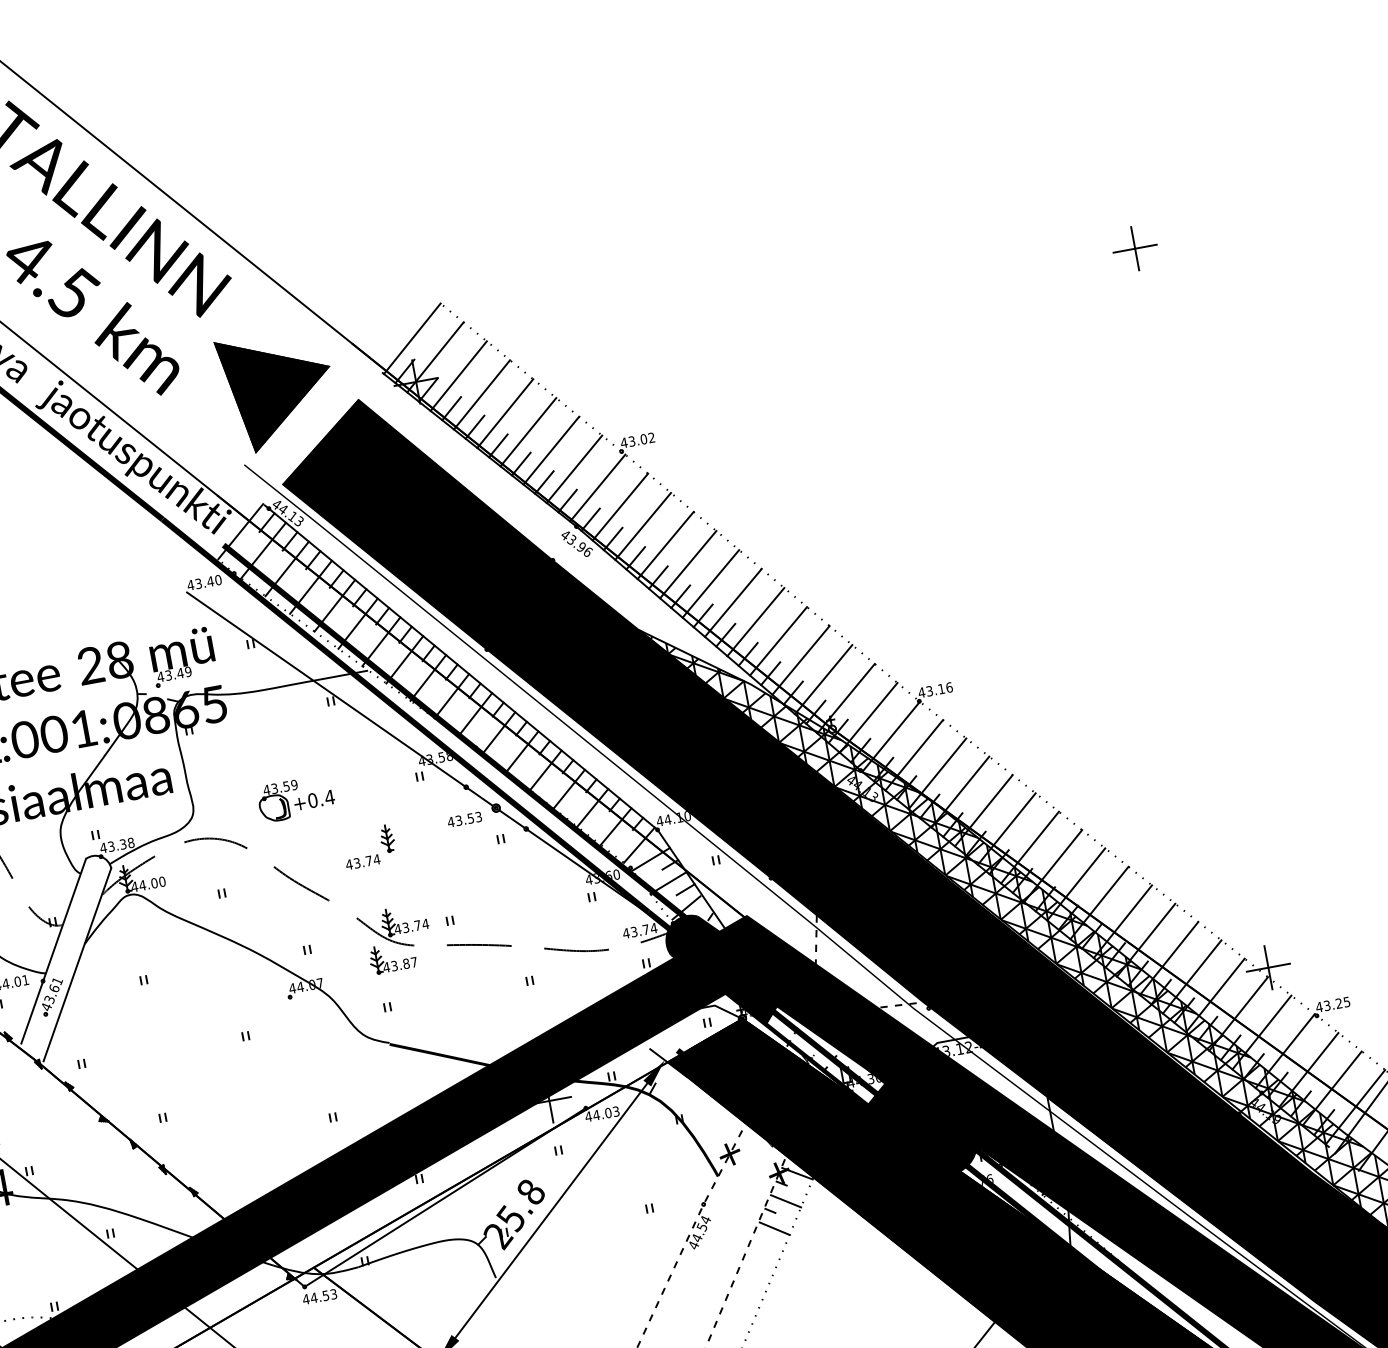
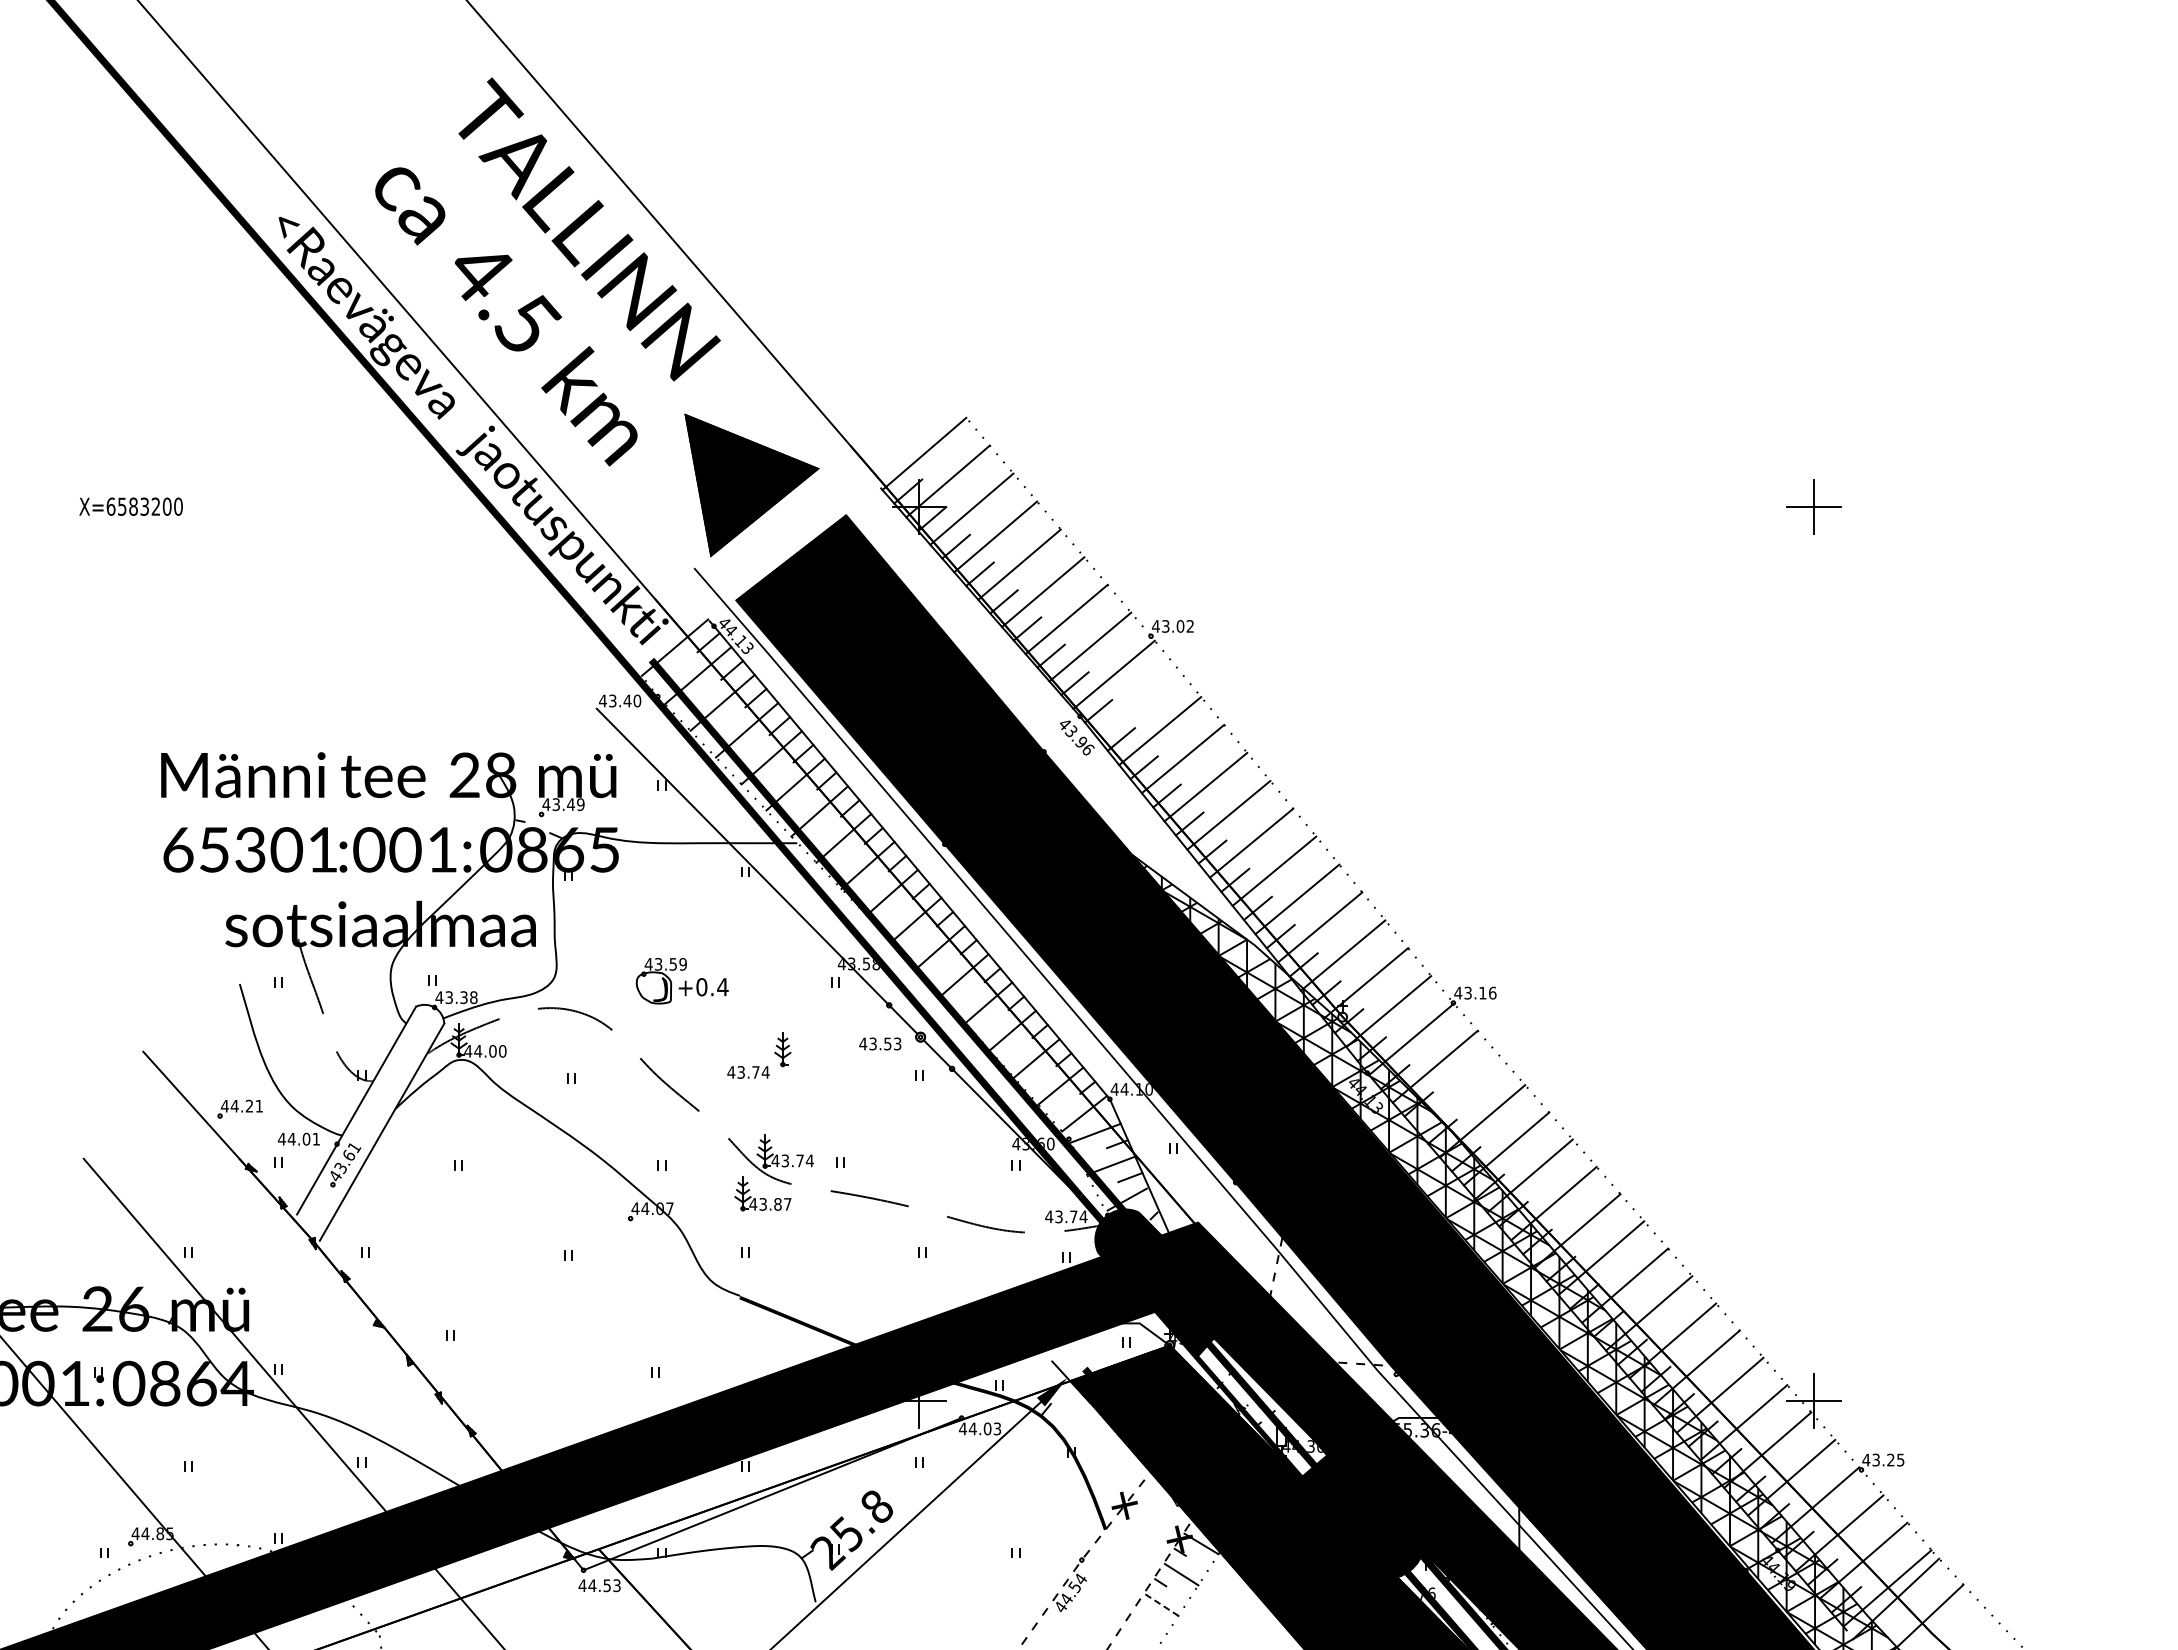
line: (619, 506) -> (1136, 702), removed
line: (937, 774) -> (1458, 1094), removed
text: (954, 1050) -> (1418, 1430), 43.12-43.00 -> 55.36-43.00
line: (774, 1229) -> (1161, 1605), solid -> dashed

